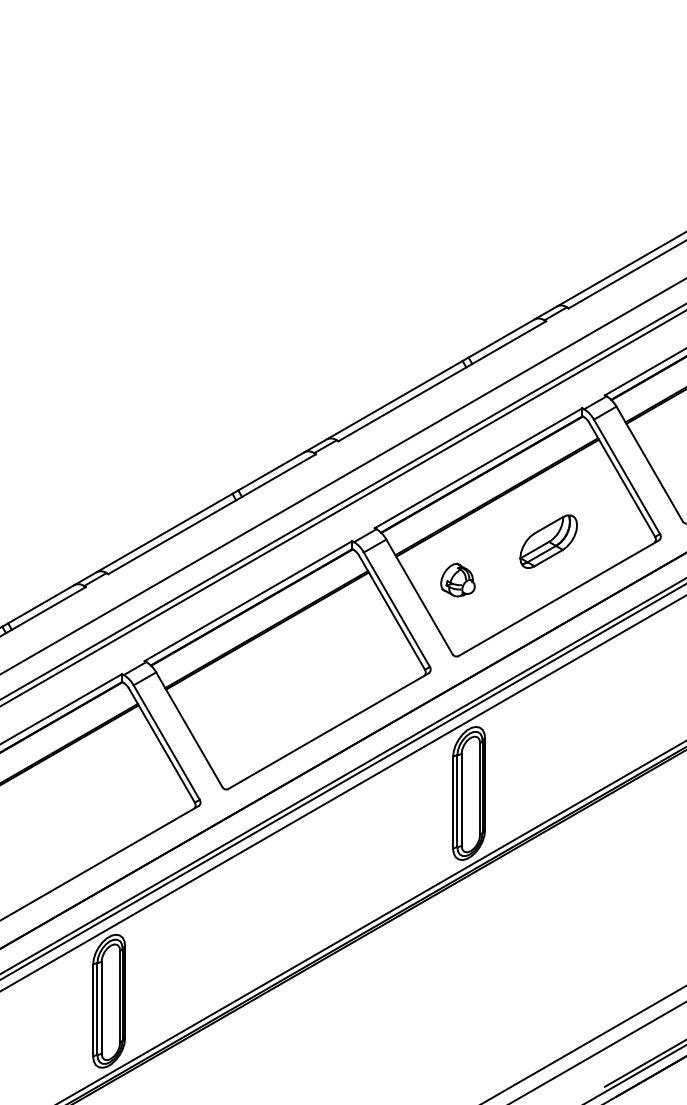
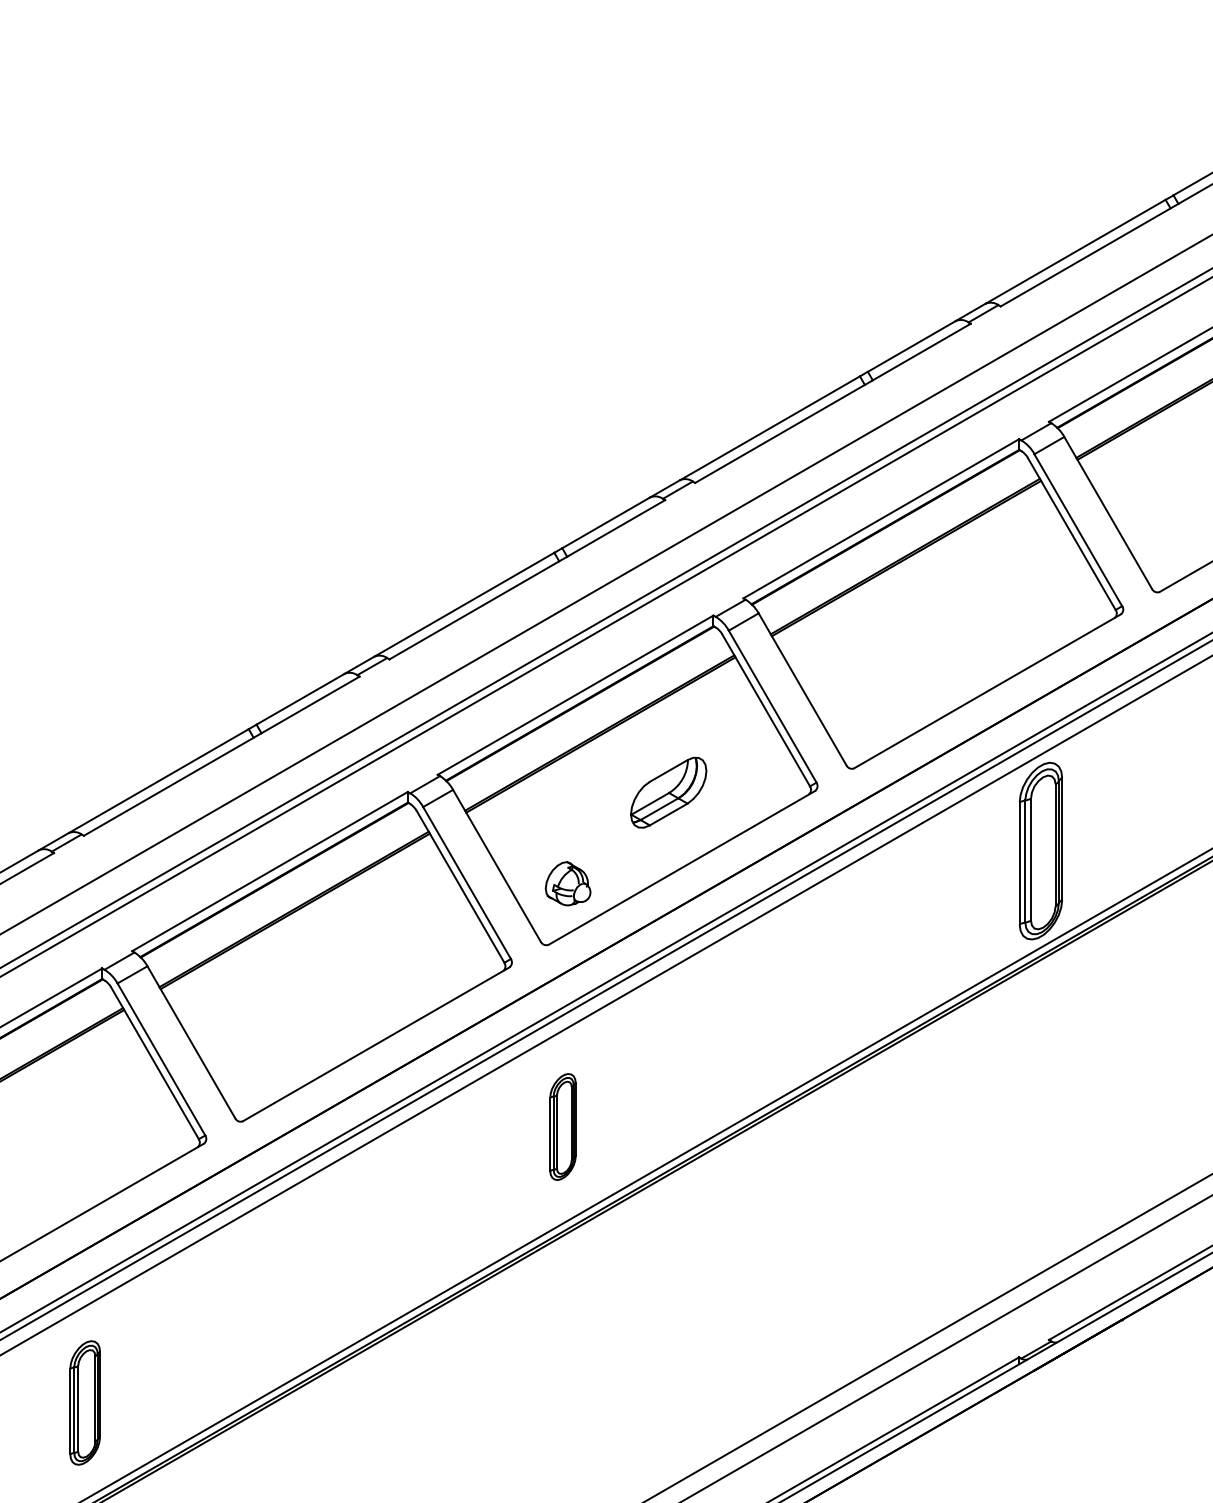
part: (457, 579) -> (567, 883), moved
part: (468, 793) -> (562, 1126), size x0.6
part: (109, 1000) -> (85, 1402), size x0.7

